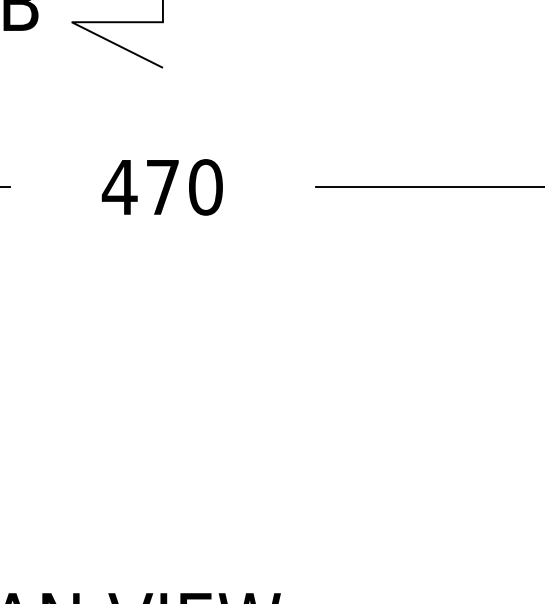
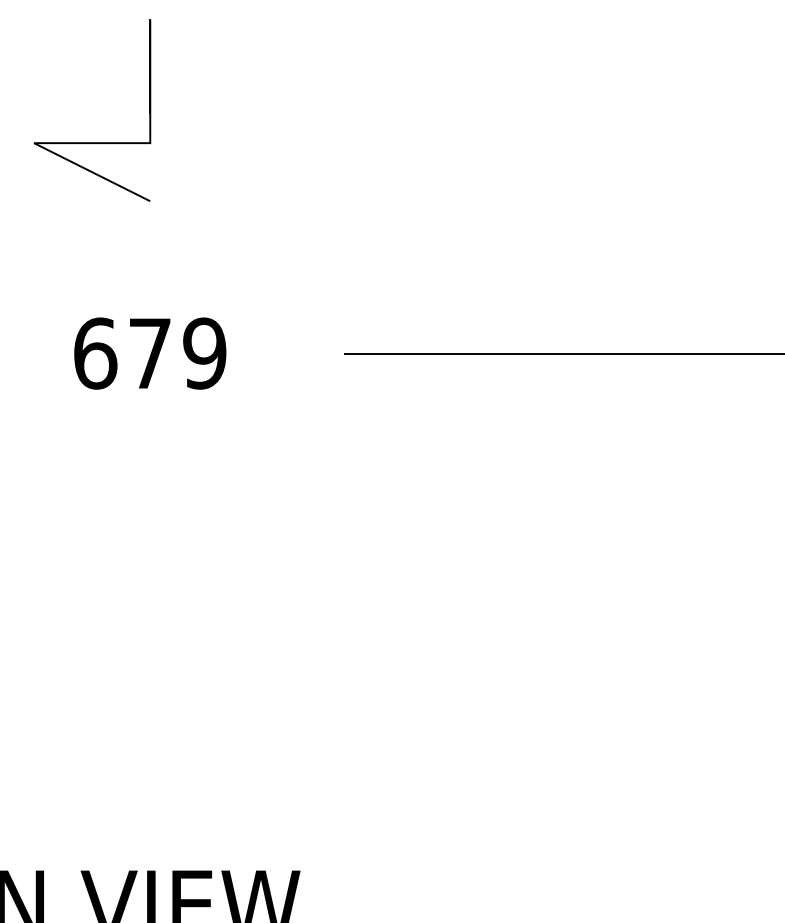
text: (162, 187) -> (149, 353), 470 -> 679

